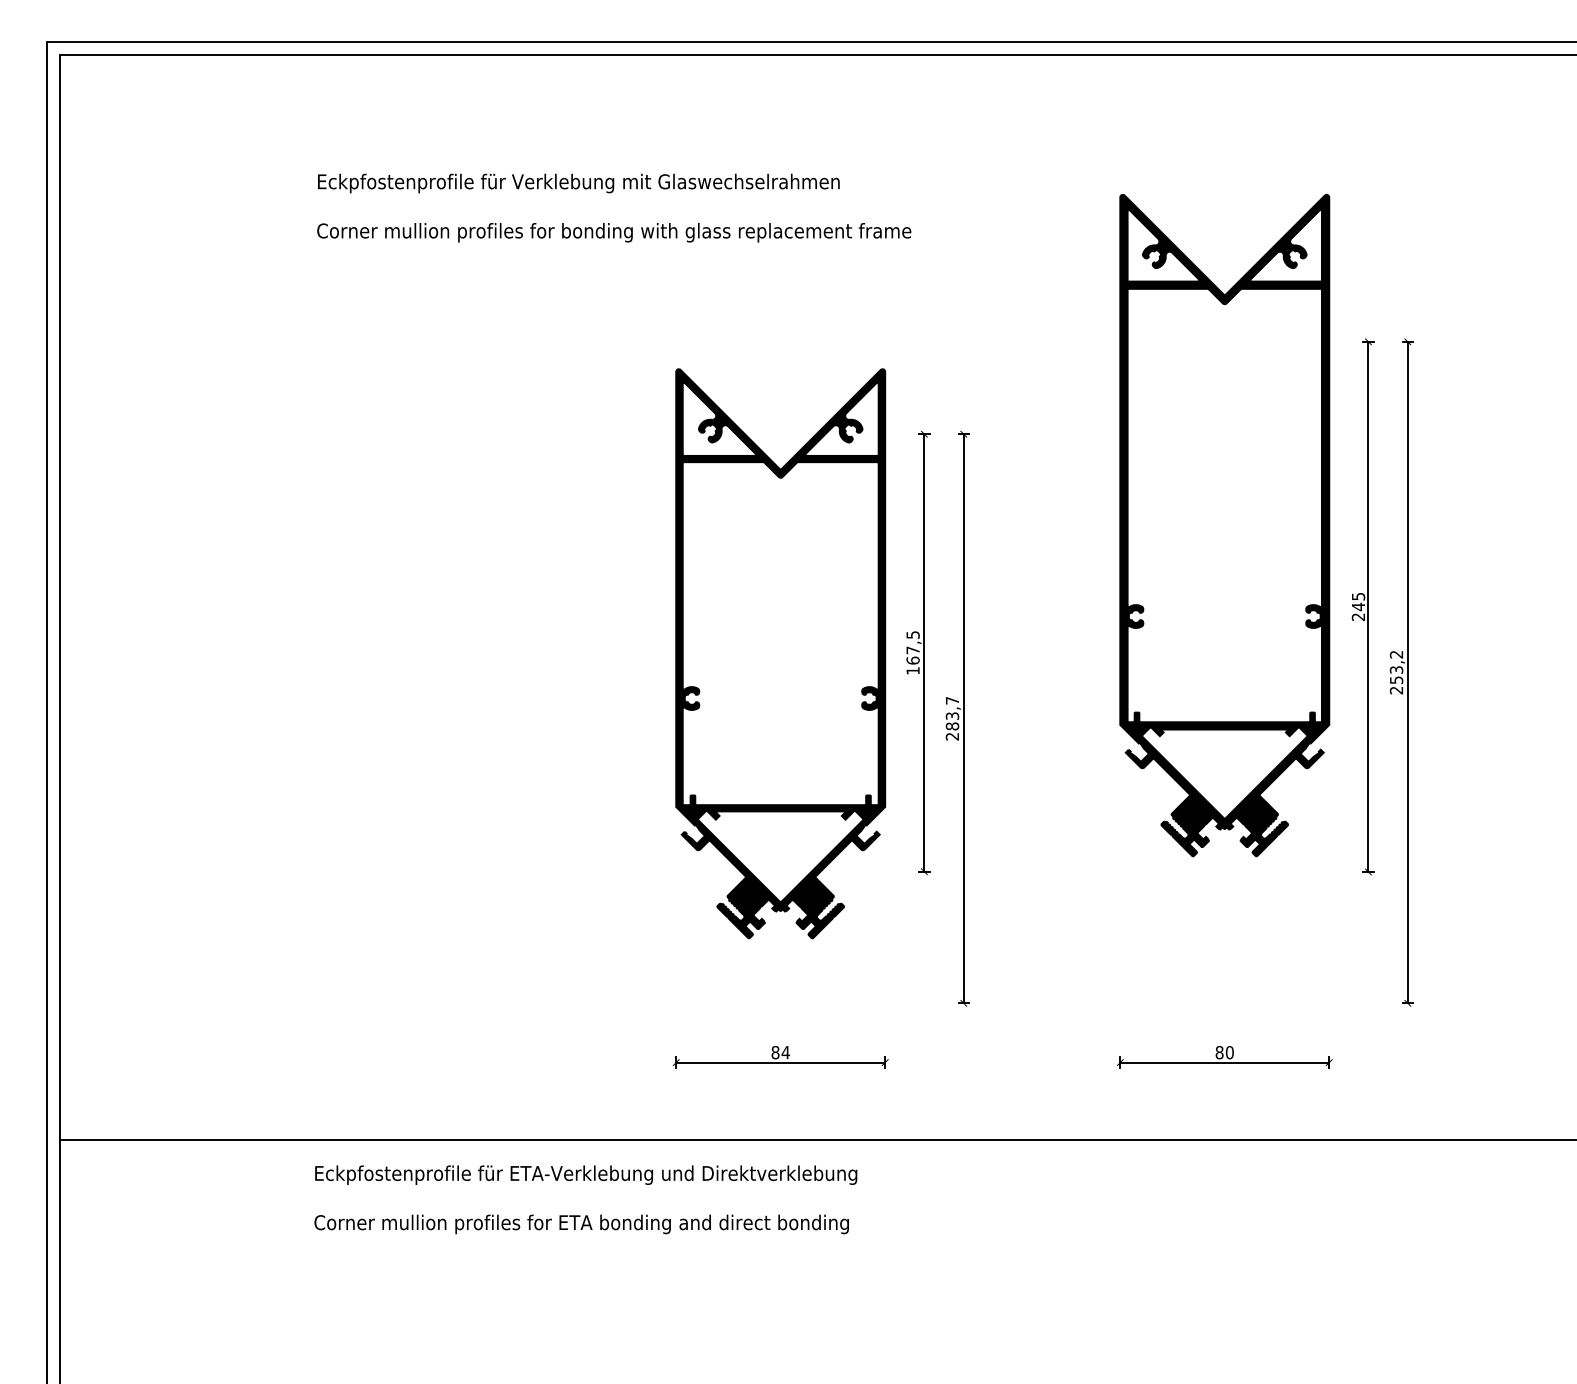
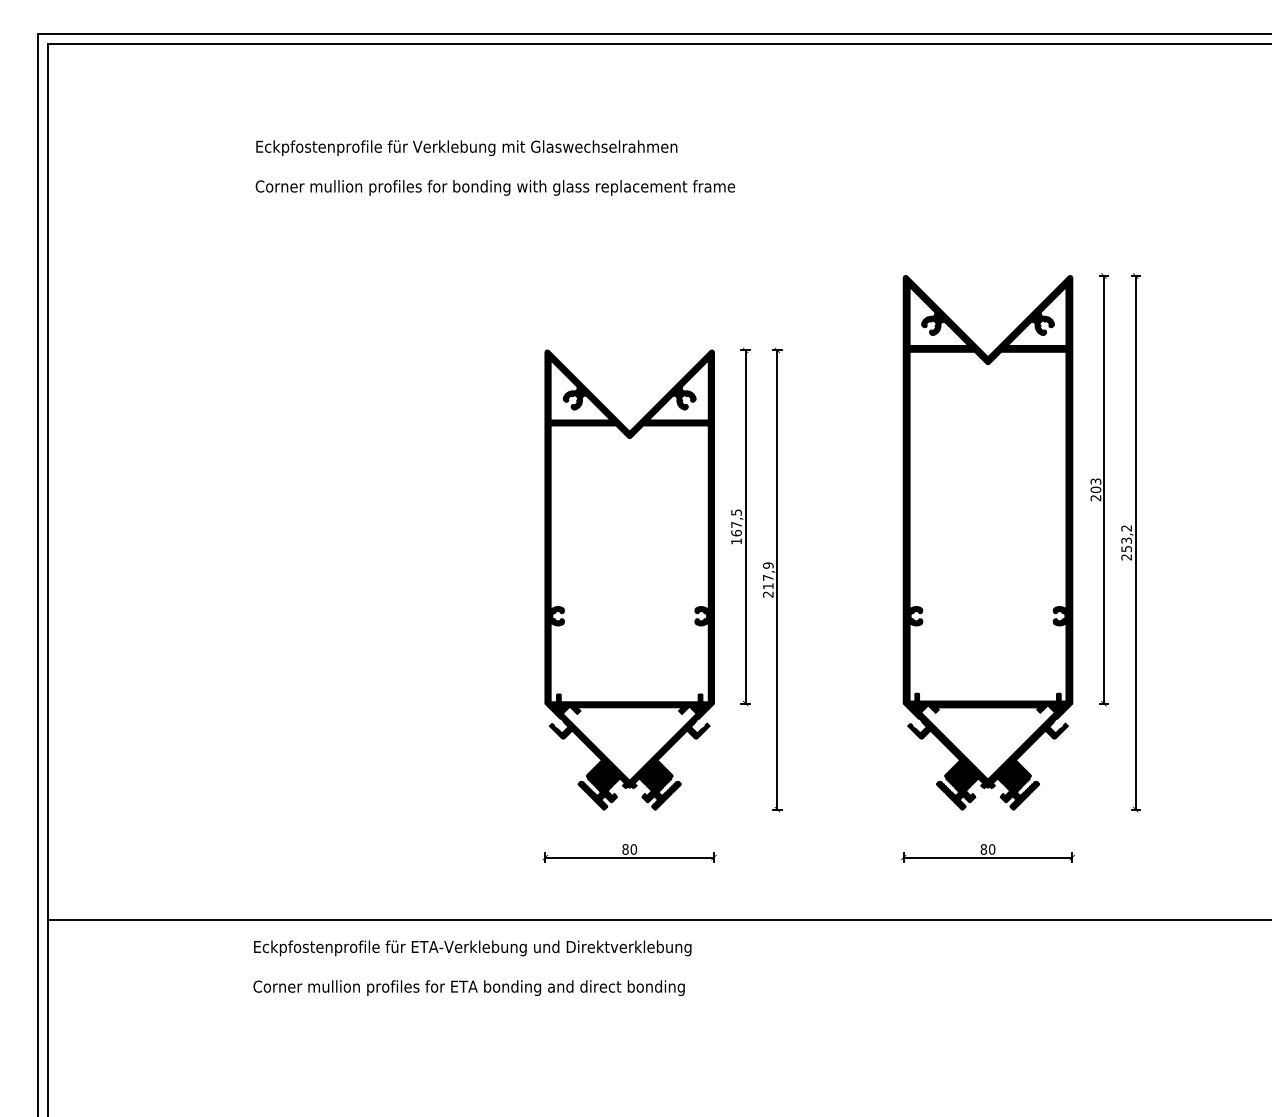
part: (1224, 525) -> (987, 542), moved
text: (1358, 601) -> (1095, 485), 245 -> 203
part: (780, 653) -> (629, 579), moved
text: (952, 713) -> (768, 575), 283,7 -> 217,9
text: (785, 1052) -> (633, 849), 84 -> 80

